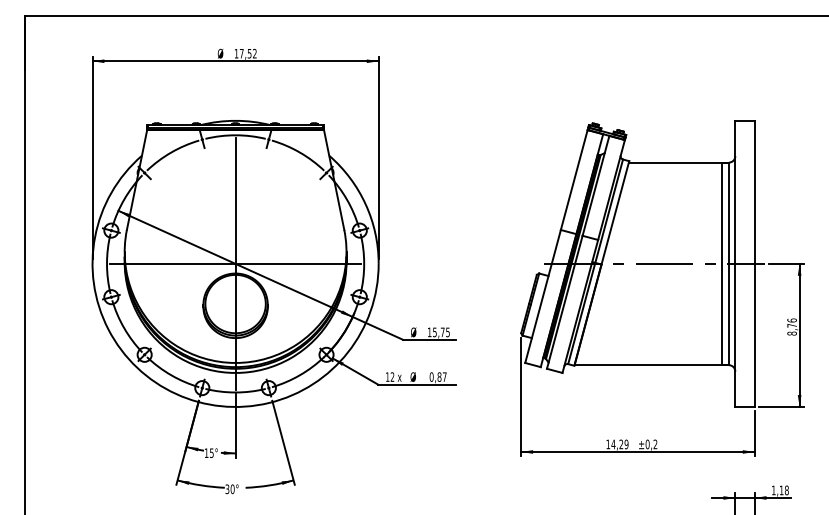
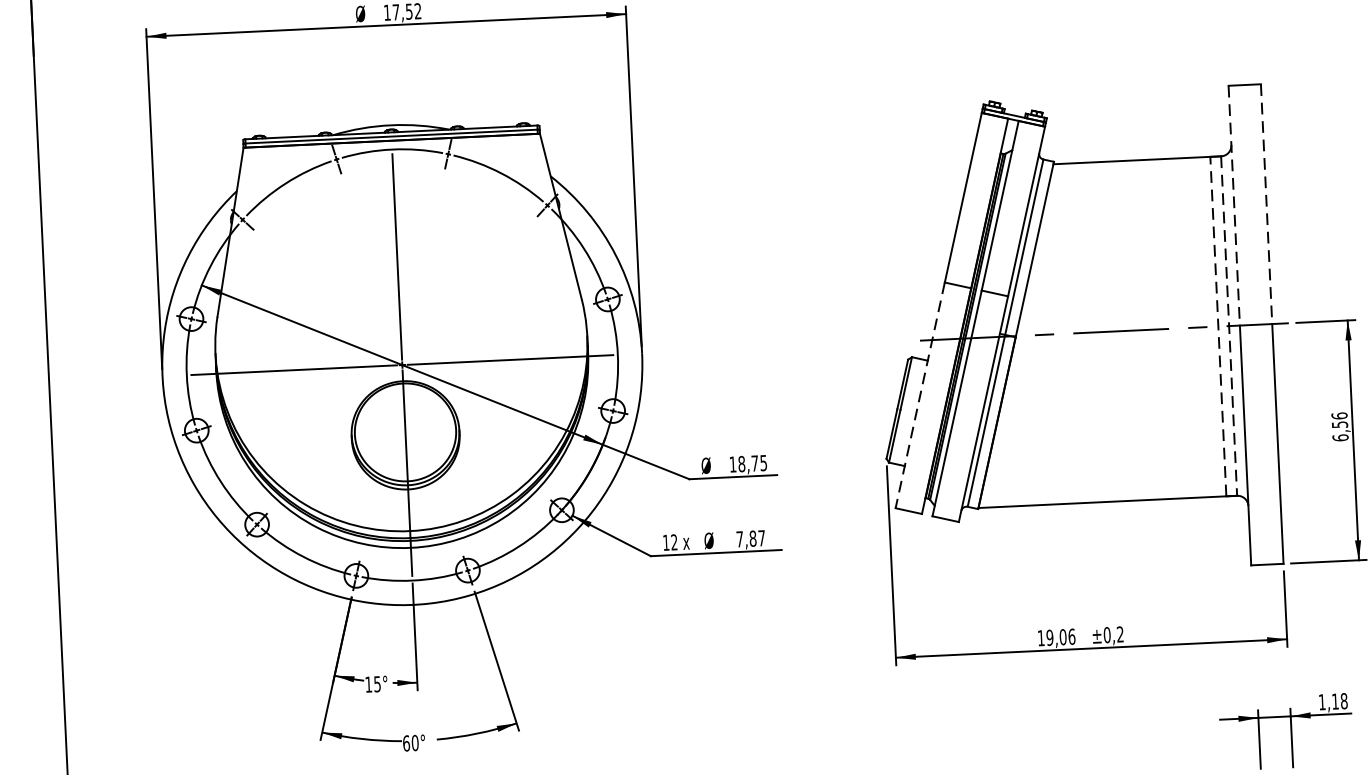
line: (735, 192) -> (1234, 205), solid -> dashed
line: (754, 192) -> (1266, 204), solid -> dashed
line: (722, 263) -> (1218, 325), solid -> dashed
line: (728, 264) -> (1228, 327), solid -> dashed
line: (543, 296) -> (920, 395), solid -> dashed
text: (791, 329) -> (1339, 431), 8,76 -> 6,56
text: (434, 332) -> (741, 464), 15,75 -> 18,75
text: (431, 376) -> (739, 538), 0,87 -> 7,87
text: (619, 444) -> (1060, 637), 14,29 -> 19,06
text: (227, 489) -> (406, 743), 30° -> 60°

